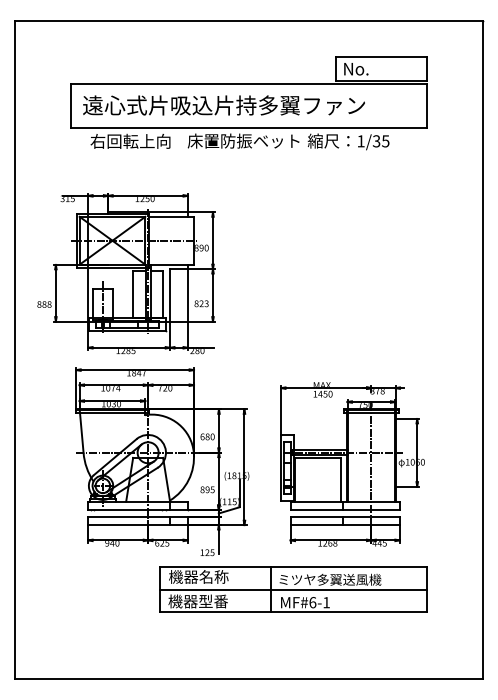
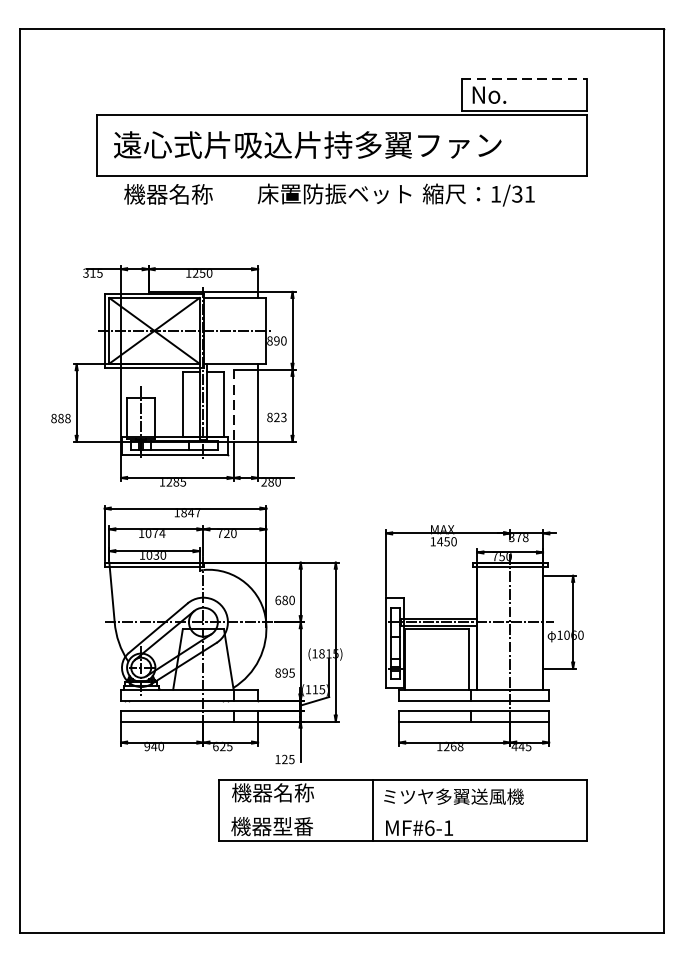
line: (381, 57) -> (524, 79), solid -> dashed
text: (130, 140) -> (179, 193), 右回転上向 -> 機器名称
text: (385, 141) -> (529, 194), 1/35 -> 1/31
line: (170, 295) -> (234, 406), solid -> dashed
line: (293, 589) -> (403, 810), removed

